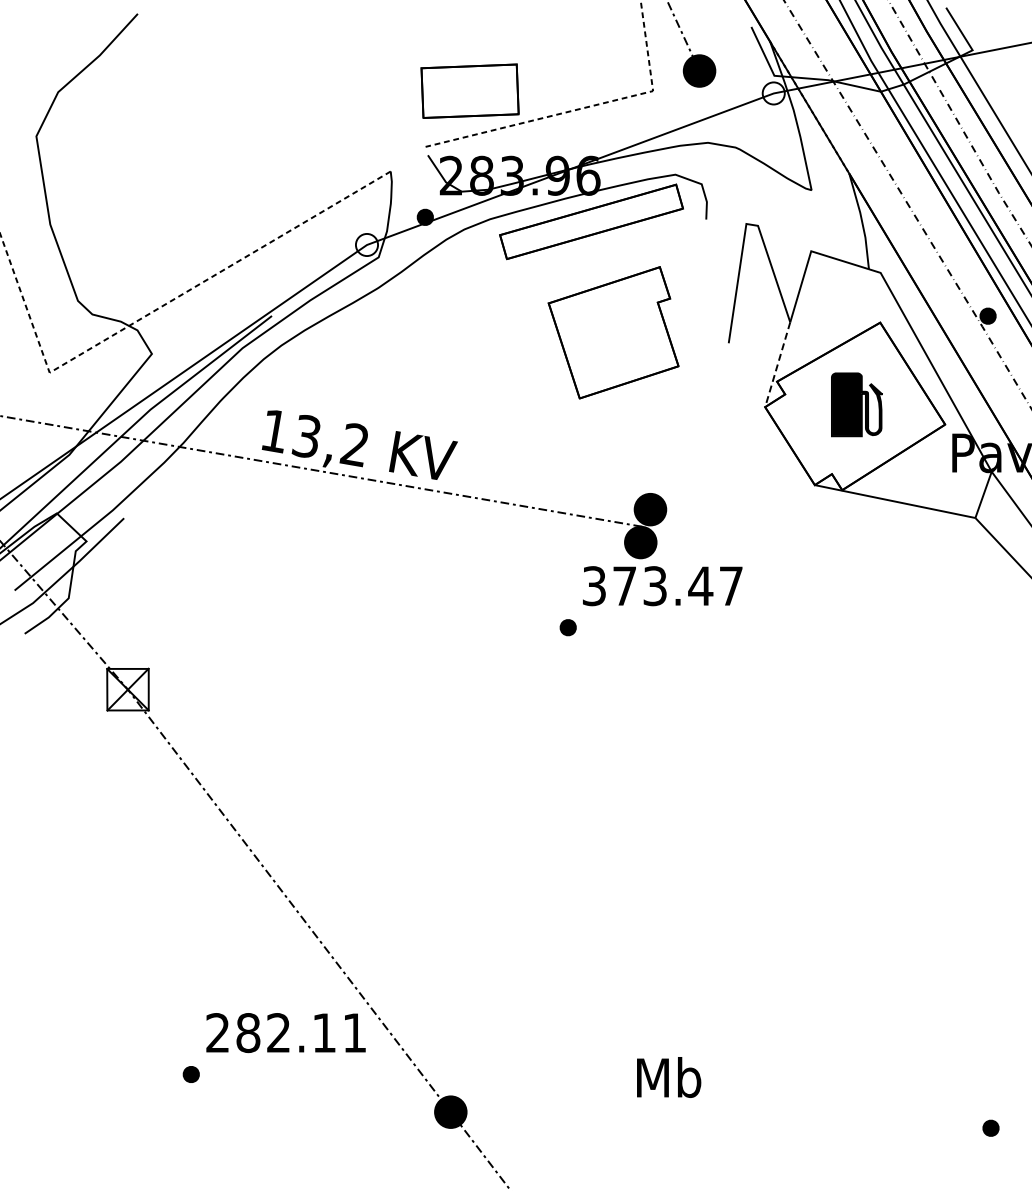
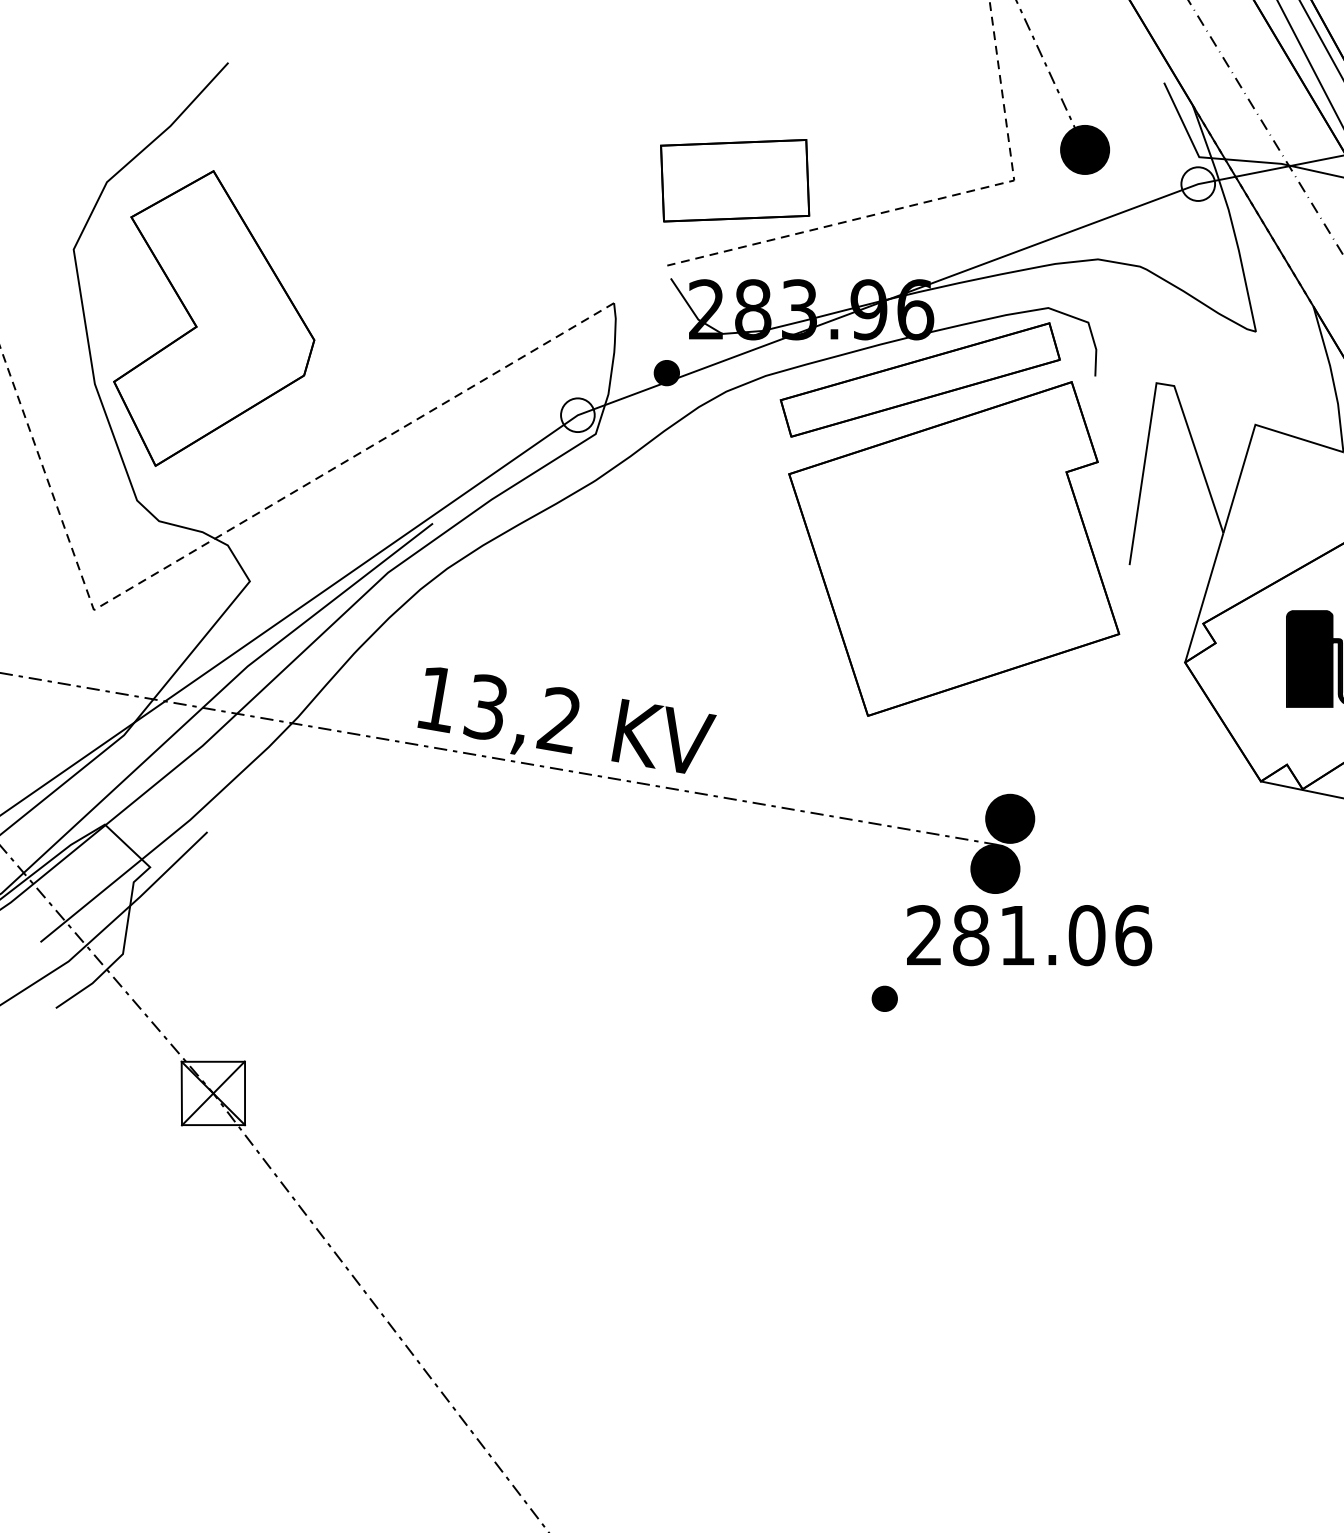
part: (128, 181) -> (214, 318), added
part: (613, 332) -> (953, 548), size x1.67
line: (777, 365) -> (1203, 599), dashed -> solid
text: (662, 586) -> (1028, 936), 373.47 -> 281.06

